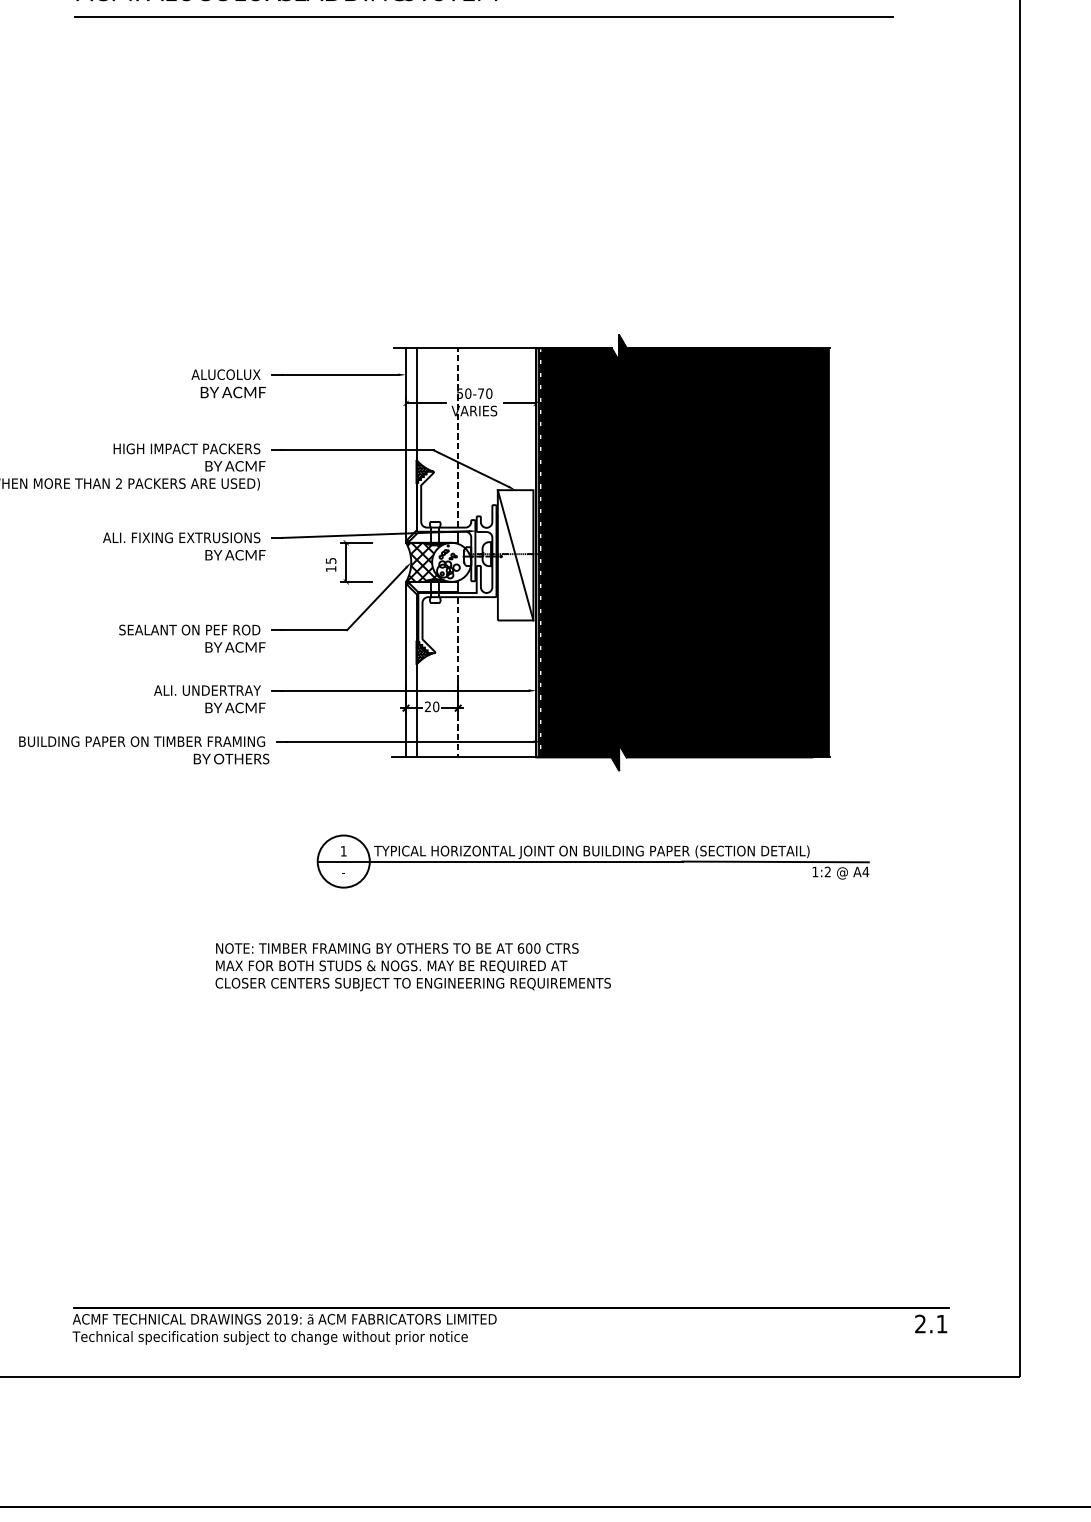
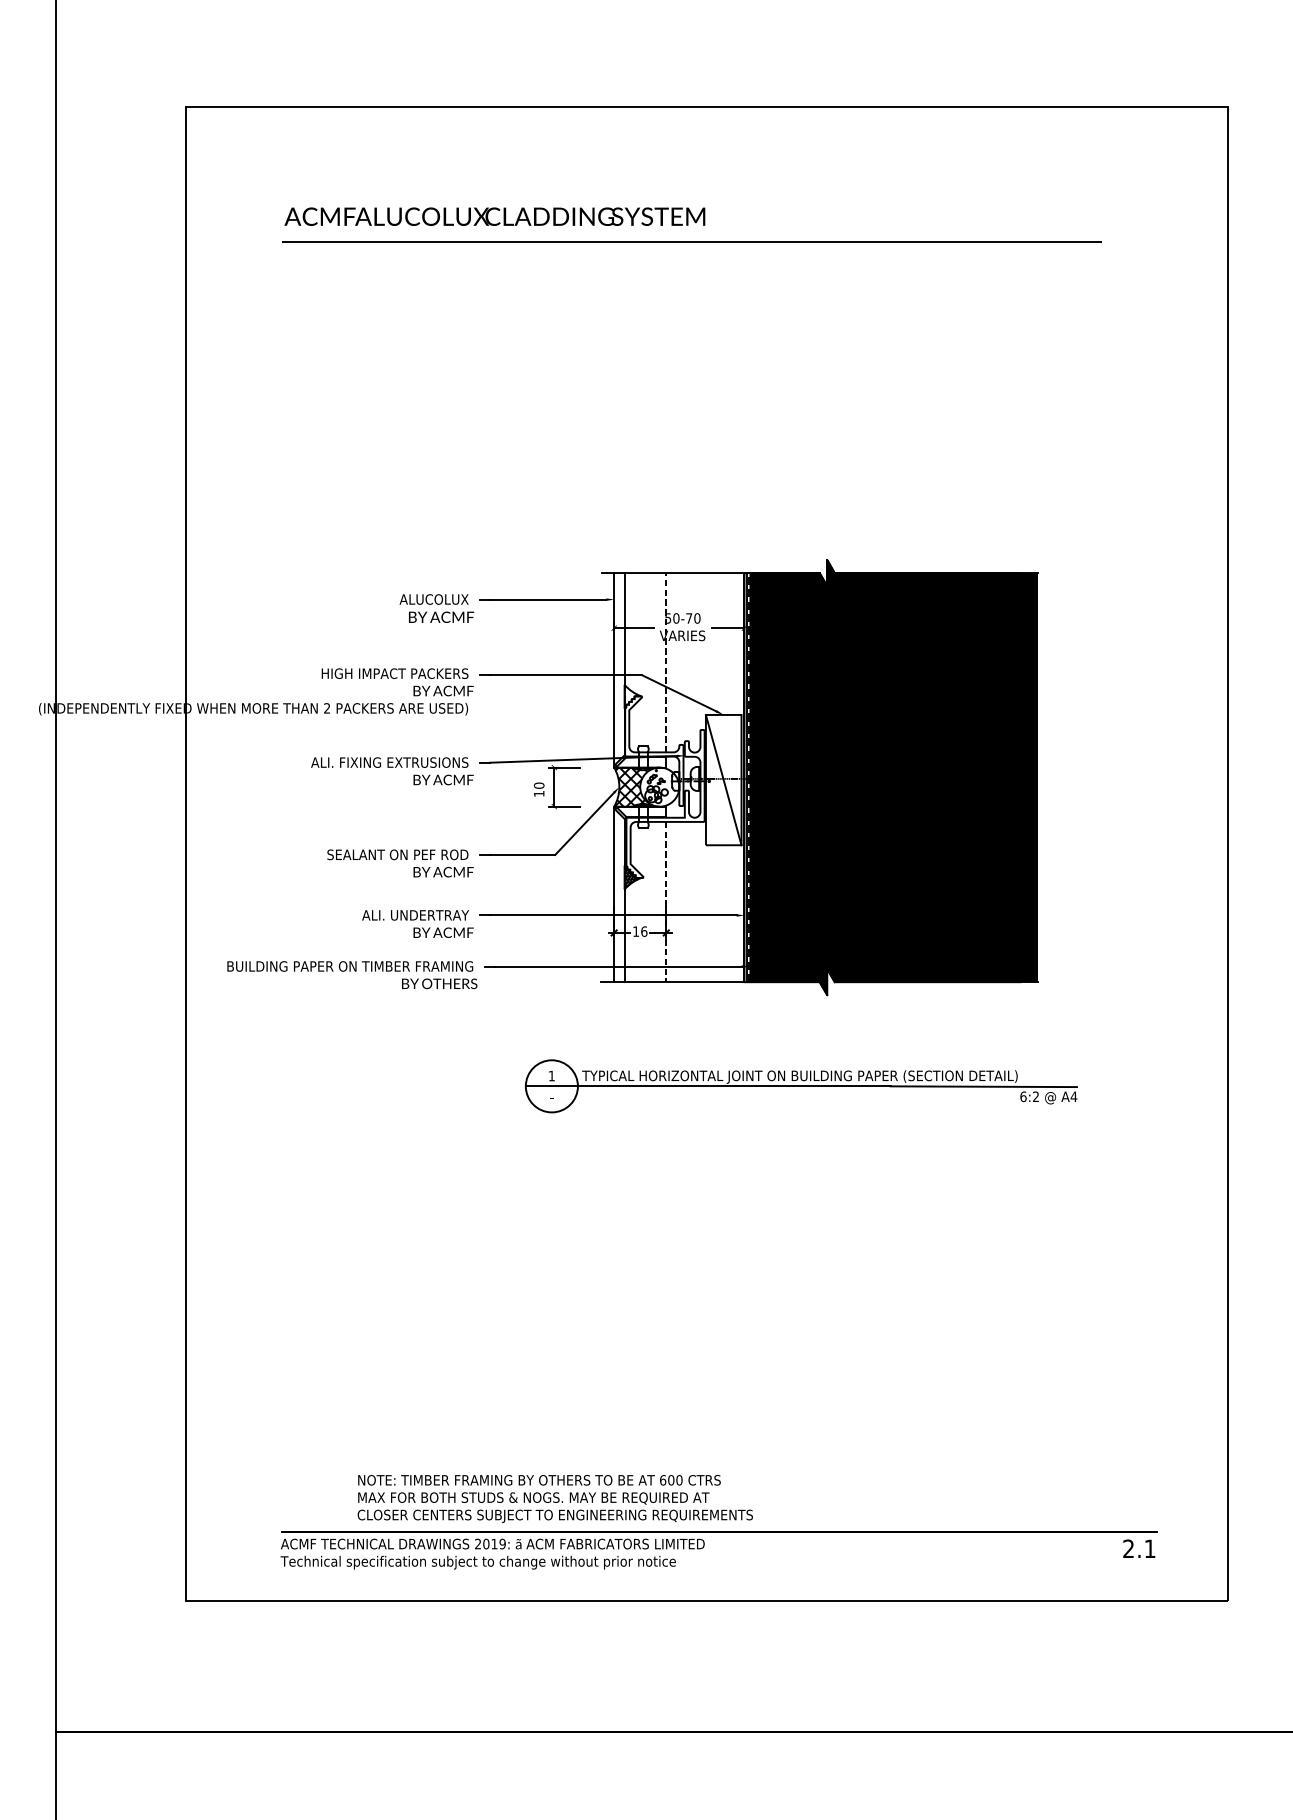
hatch: (424, 471) -> (632, 696), removed
text: (330, 560) -> (538, 785), 15 -> 10
text: (432, 706) -> (640, 931), 20 -> 16
text: (815, 871) -> (1023, 1096), 1:2 -> 6:2
text: (412, 966) -> (554, 1498), moved

